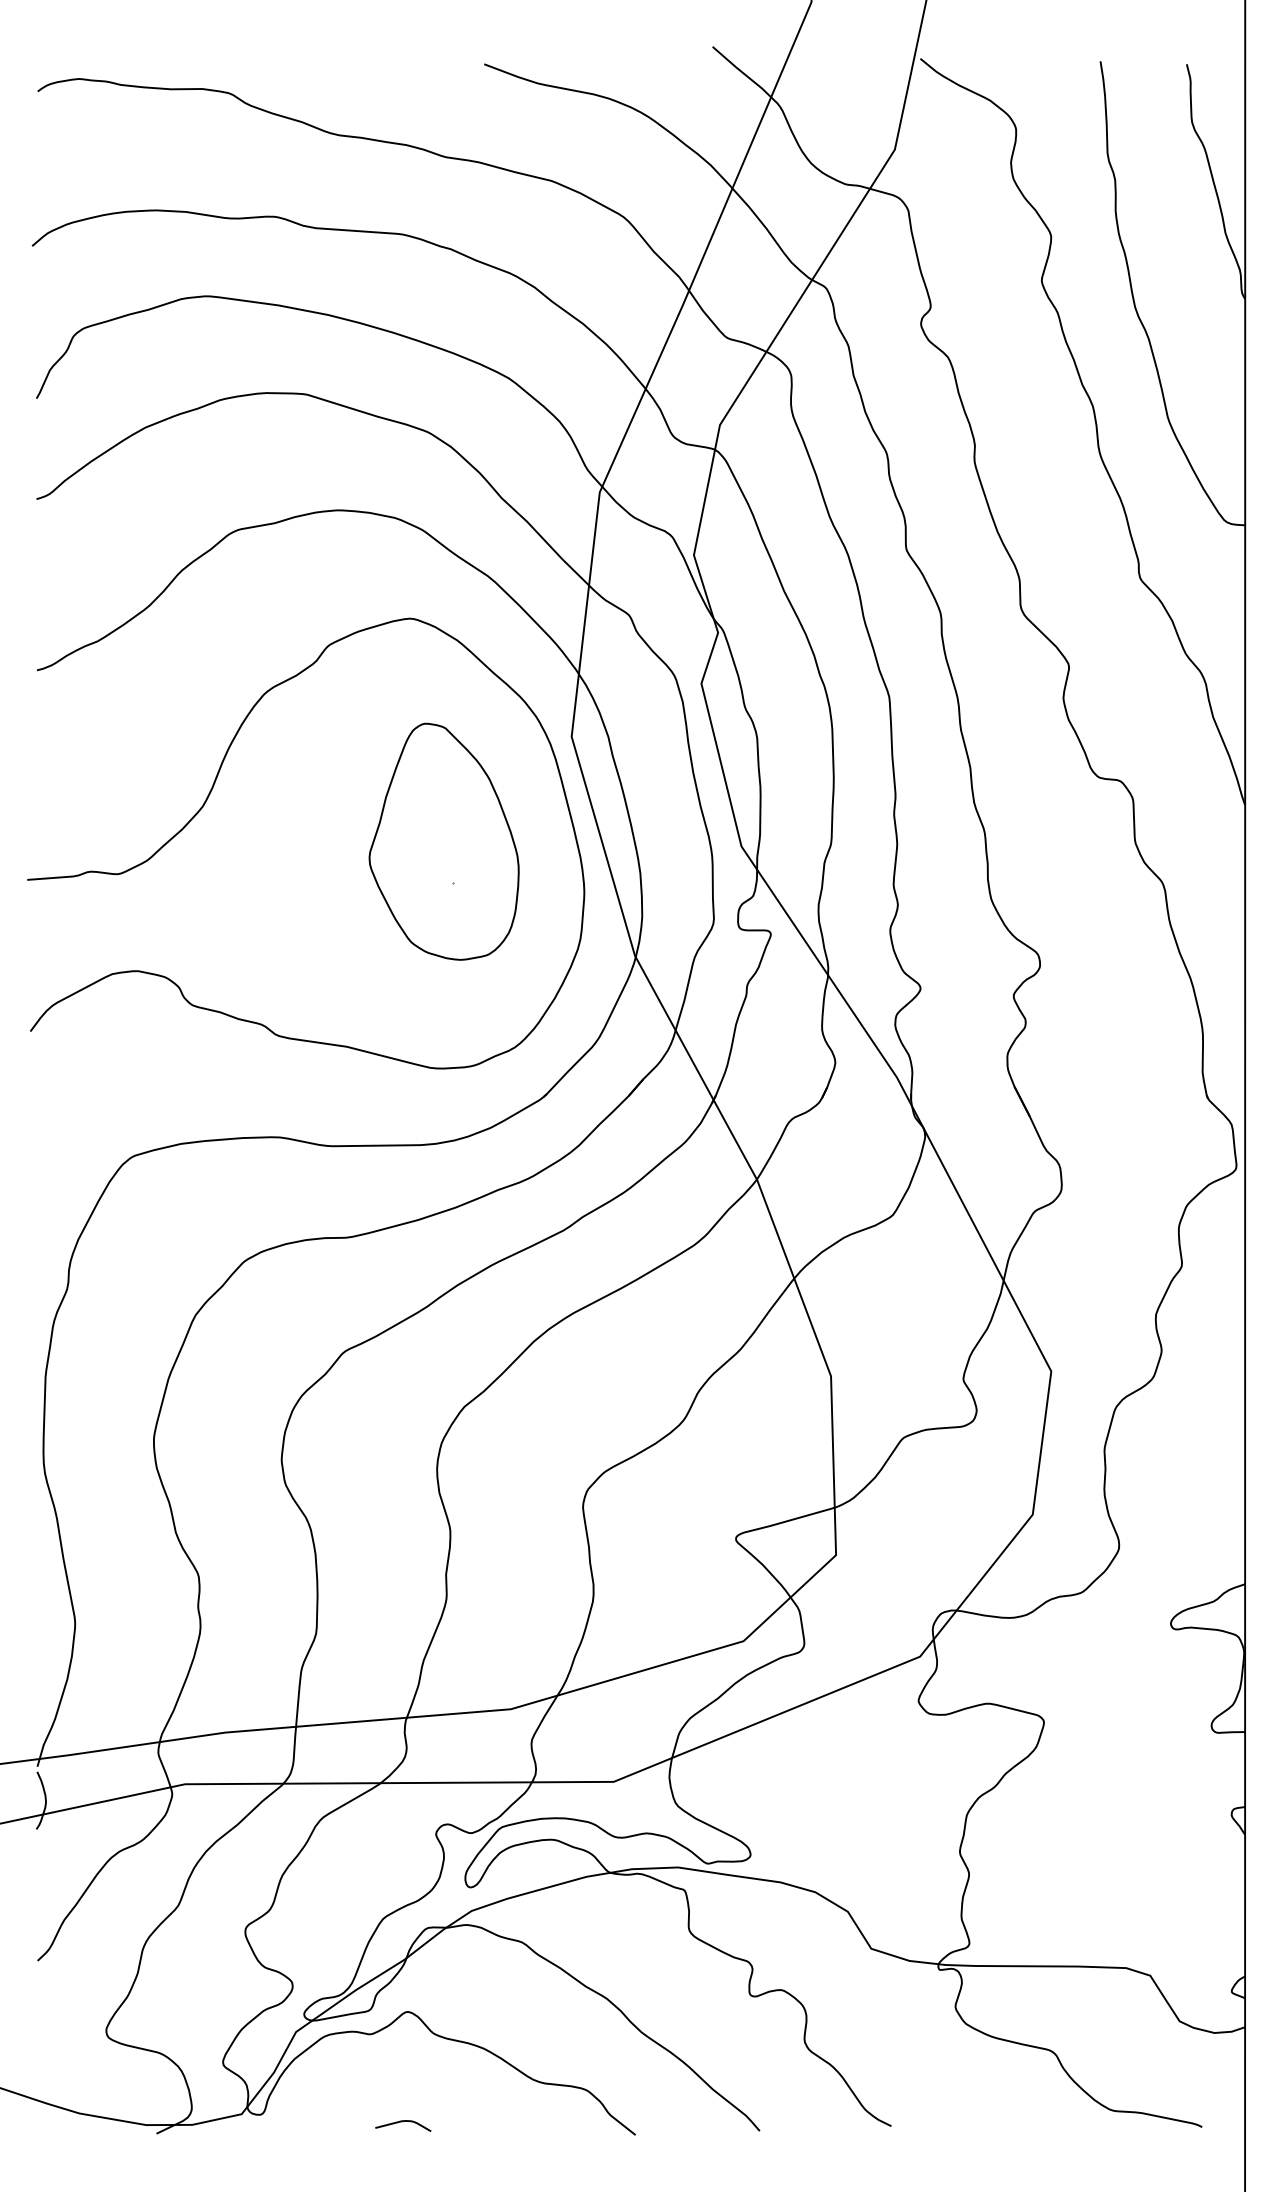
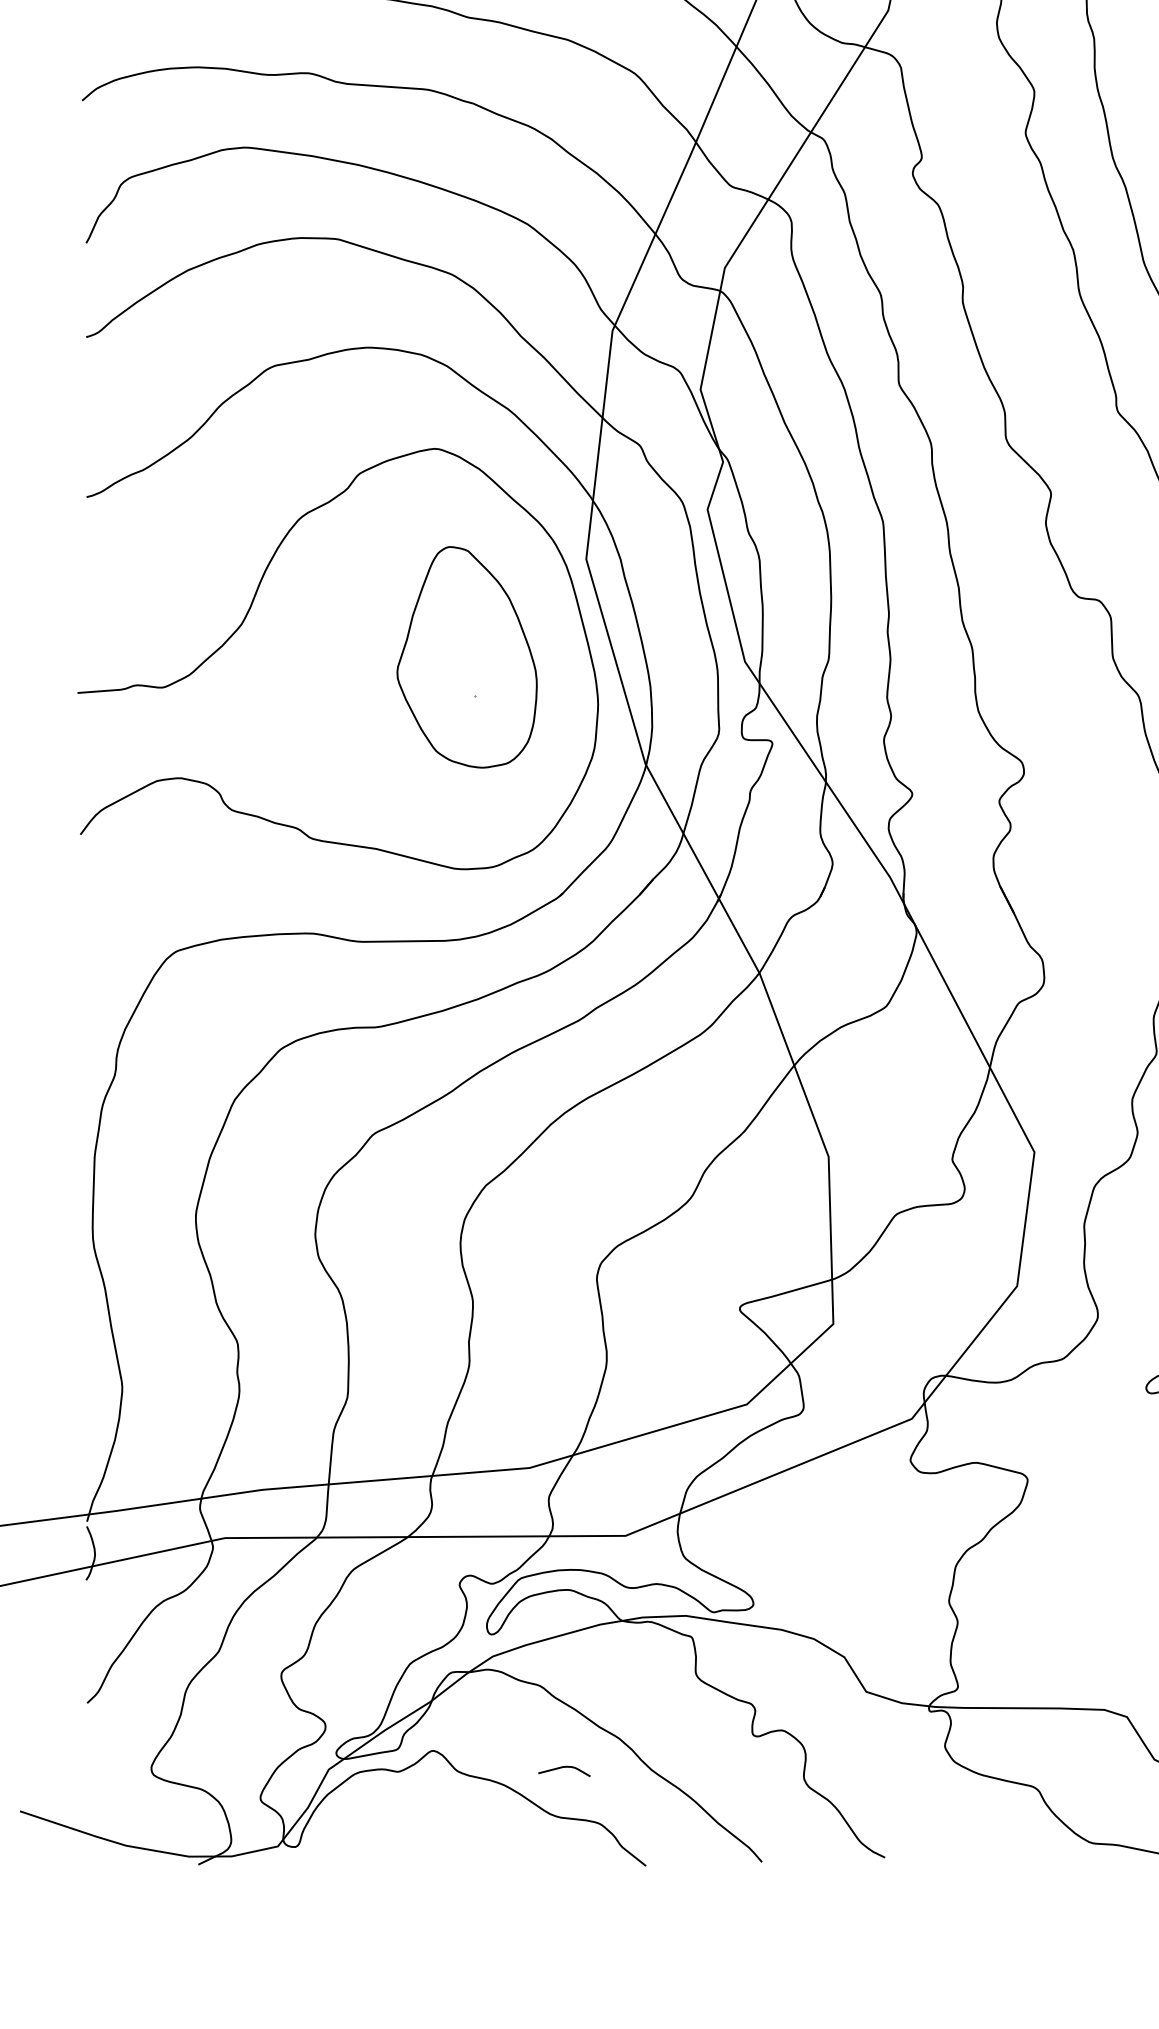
curve: (402, 2122) -> (563, 1768), moved

